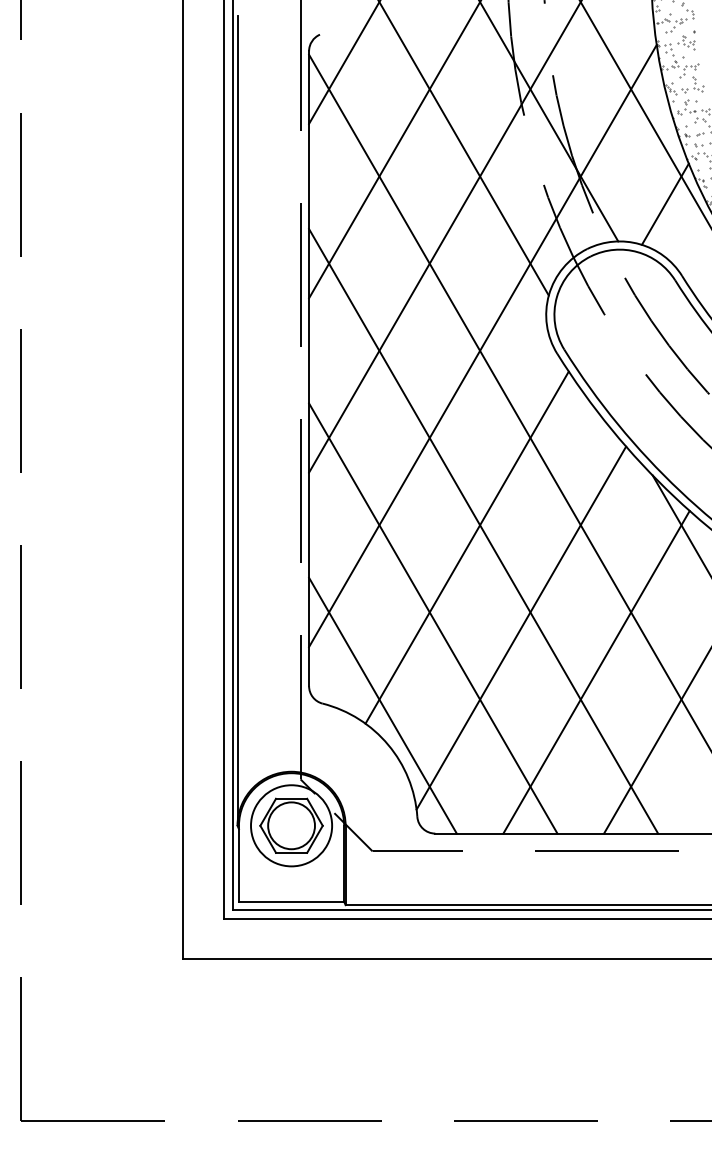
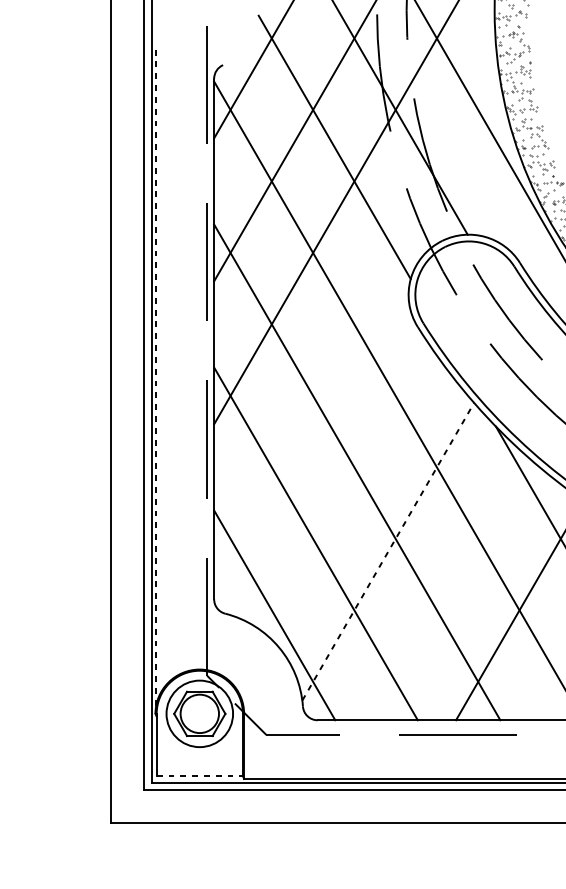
line: (664, 203) -> (505, 203), removed
line: (482, 345) -> (356, 320), removed
line: (237, 421) -> (155, 382), solid -> dashed
line: (466, 547) -> (343, 485), removed
line: (521, 627) -> (388, 551), solid -> dashed
line: (596, 672) -> (449, 588), removed
line: (291, 901) -> (199, 775), solid -> dashed

